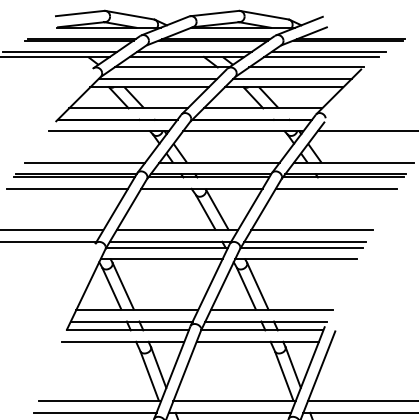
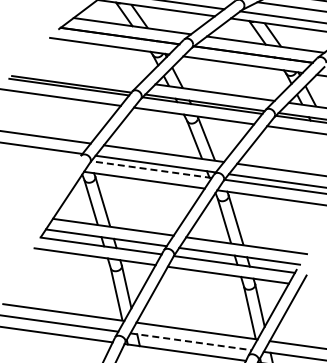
line: (84, 162) -> (81, 73), removed
line: (167, 247) -> (151, 169), solid -> dashed
line: (230, 412) -> (191, 341), solid -> dashed

